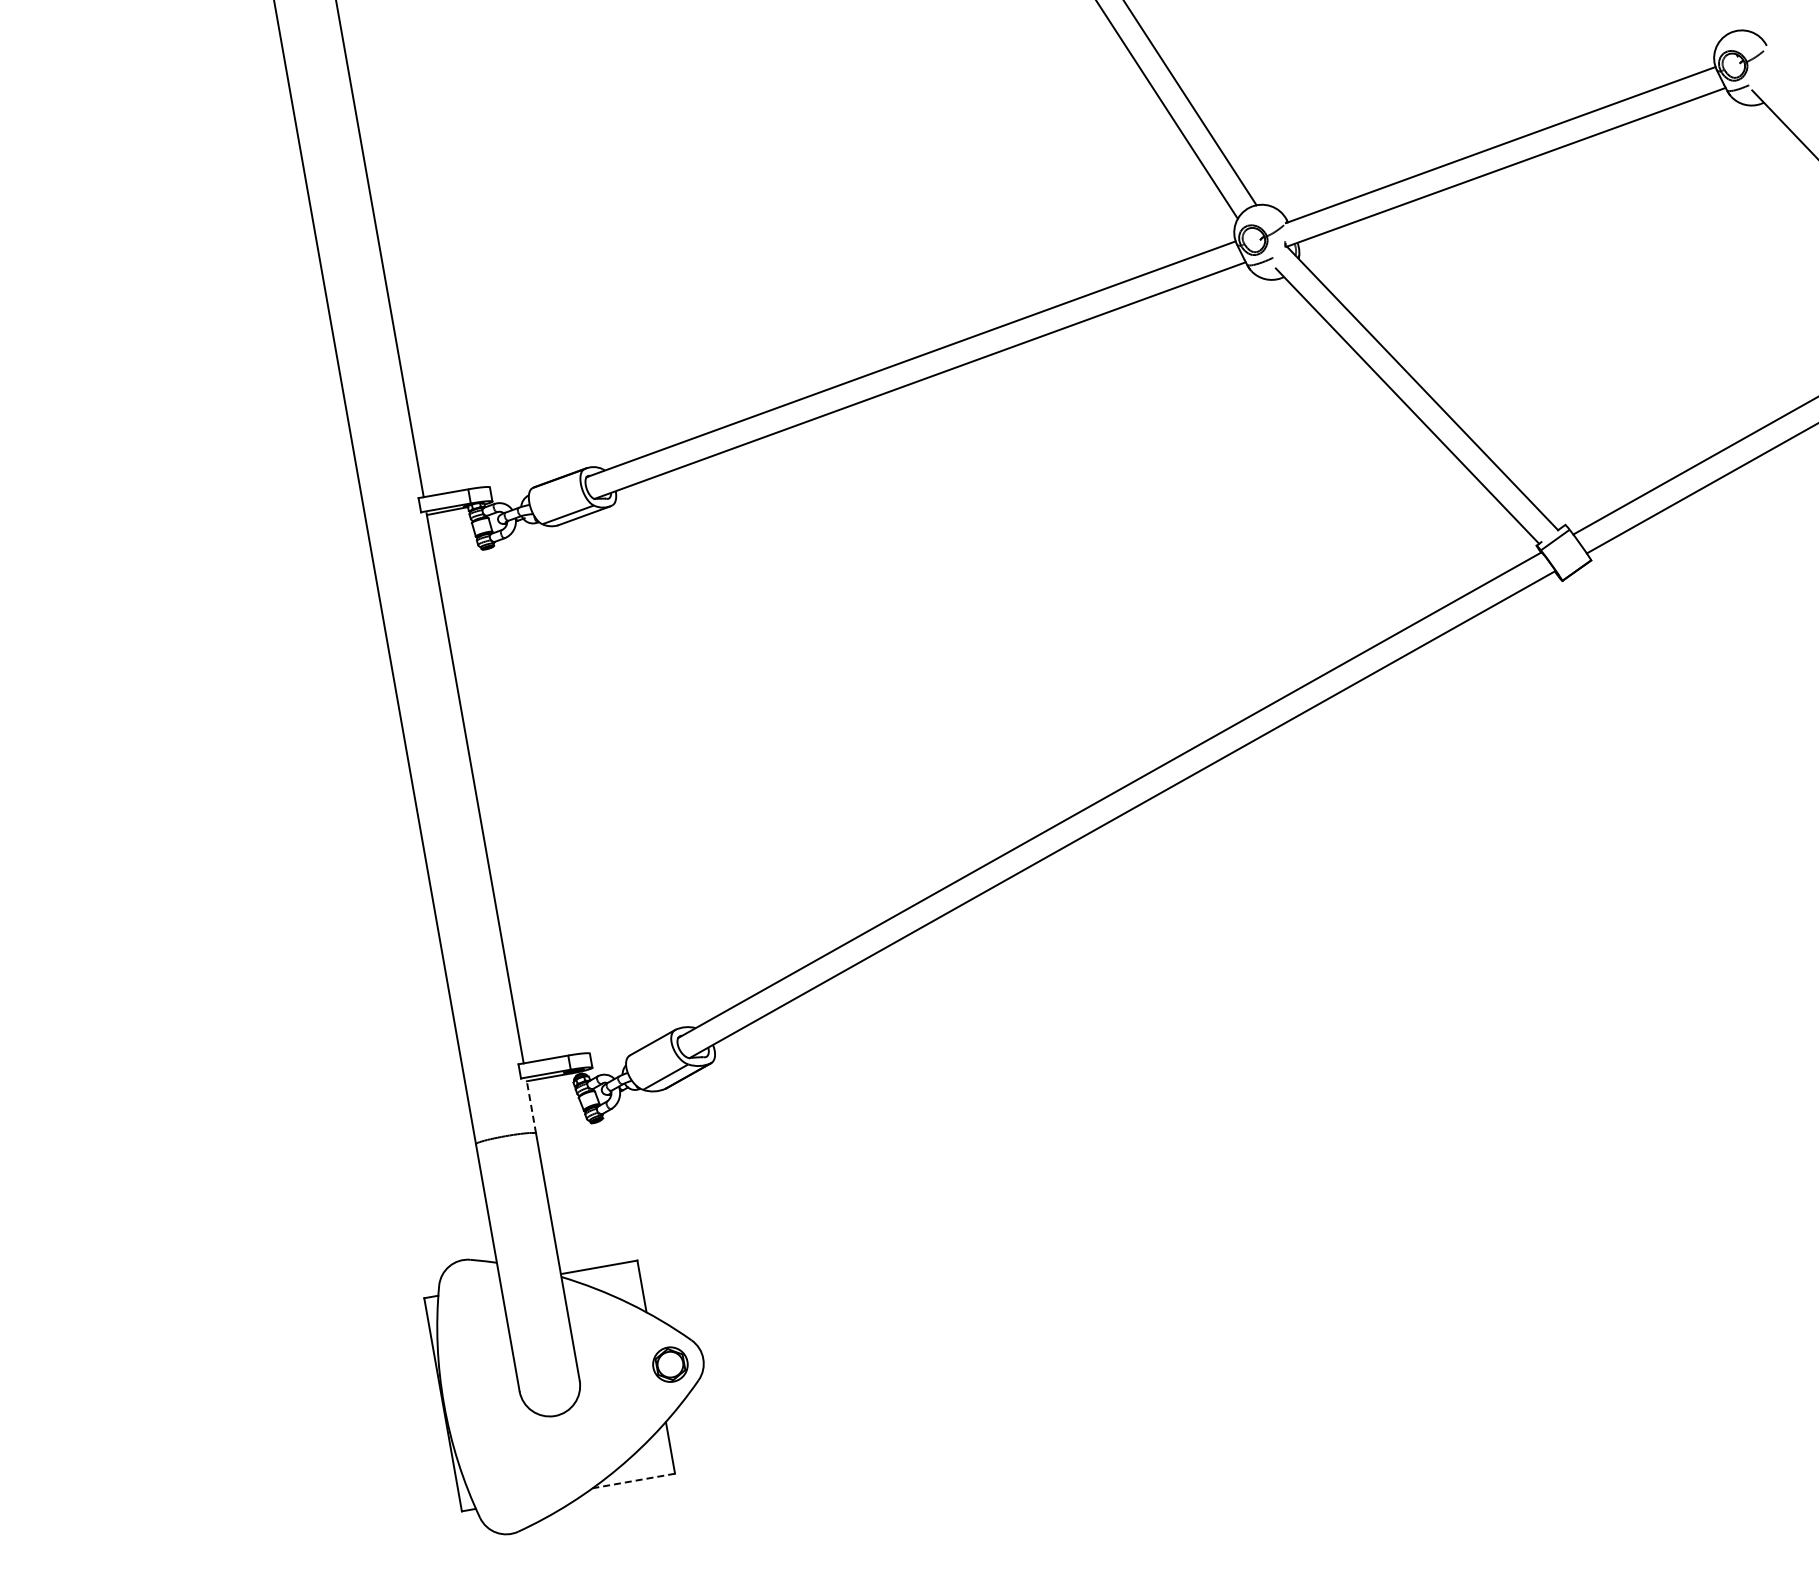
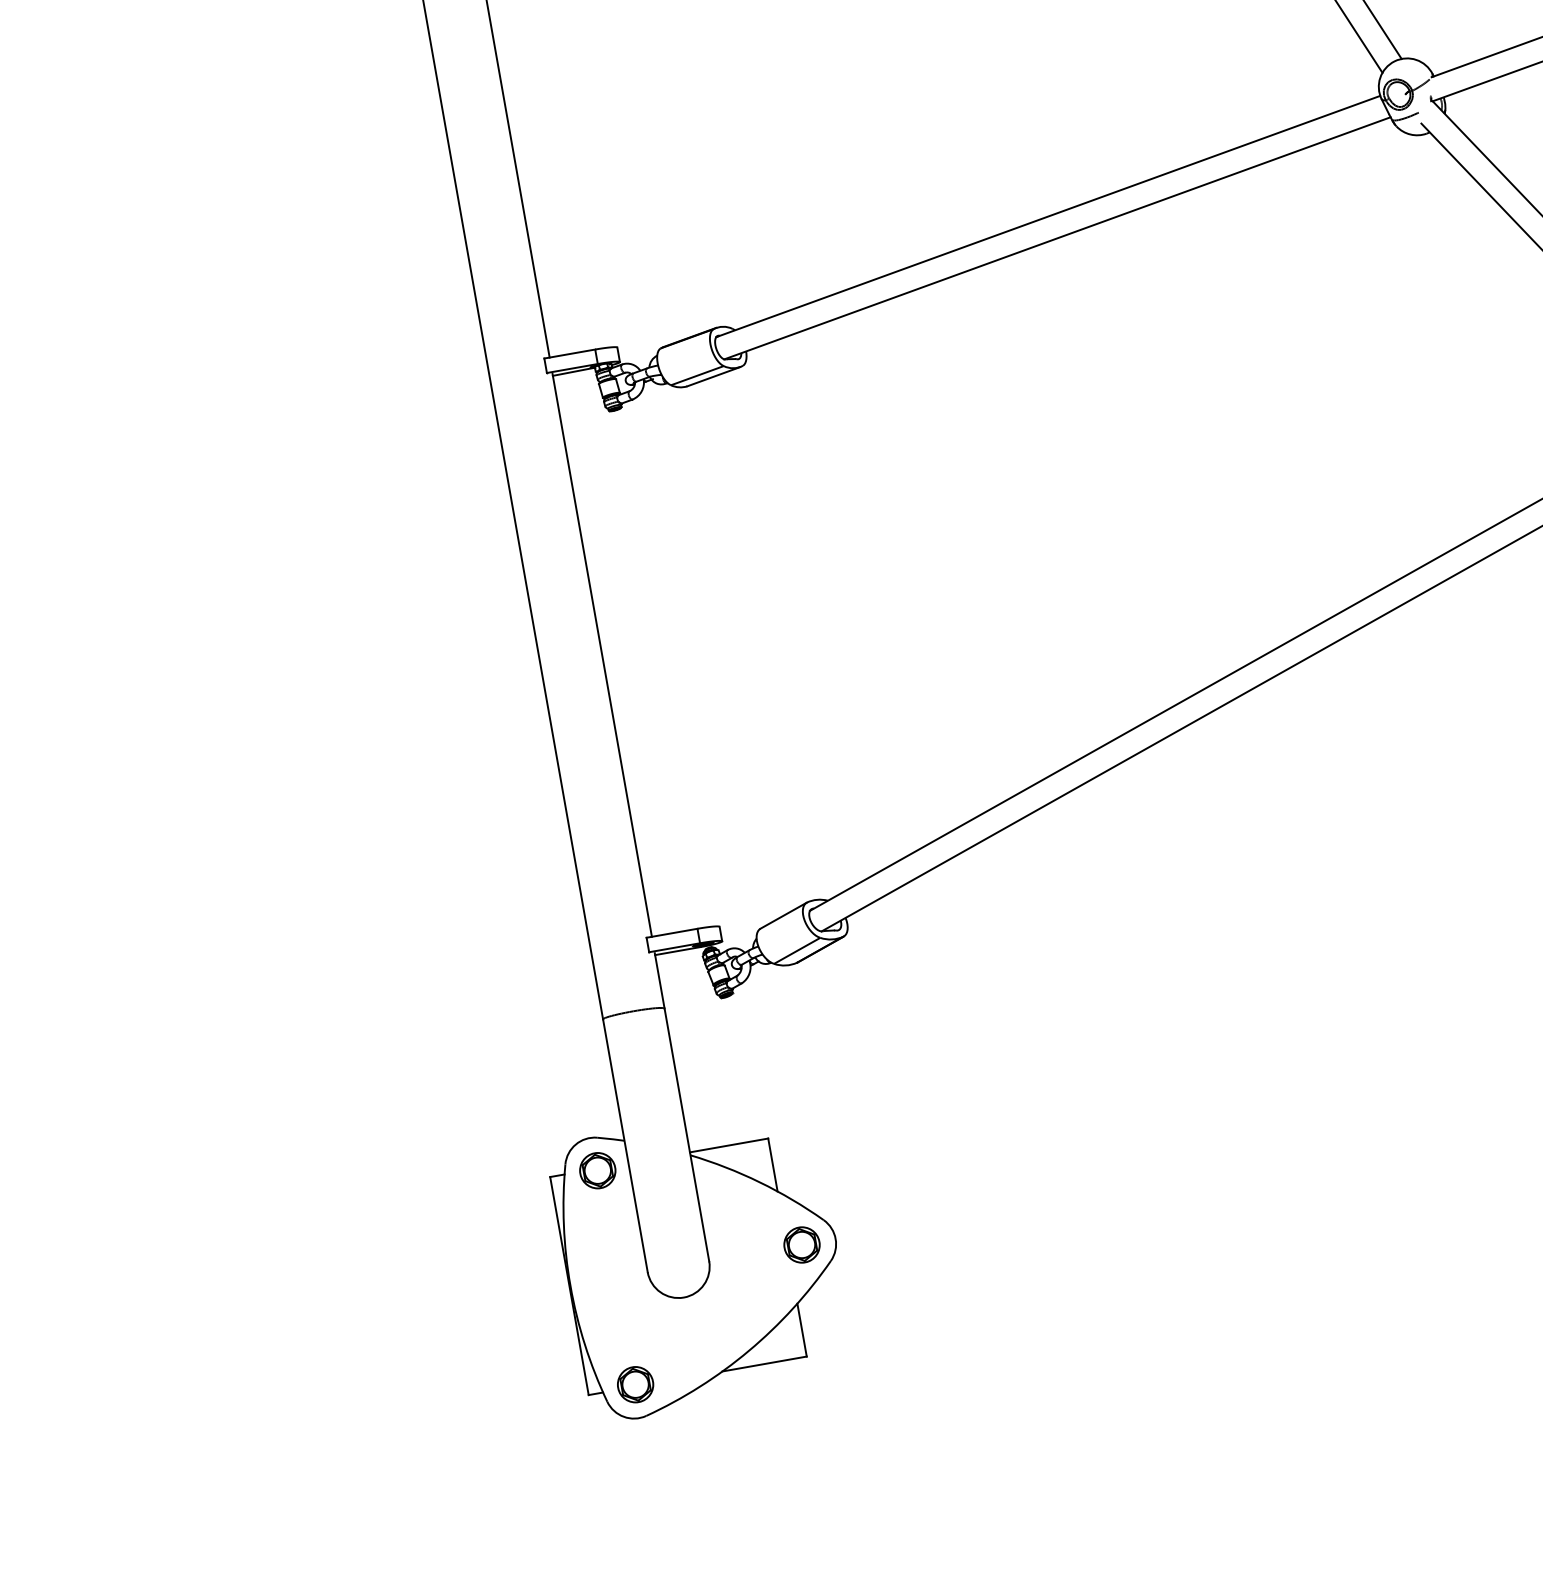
line: (531, 1105) -> (659, 979), dashed -> solid
part: (470, 1291) -> (597, 1170), added
line: (633, 1481) -> (764, 1364), dashed -> solid
part: (507, 1501) -> (635, 1384), added

